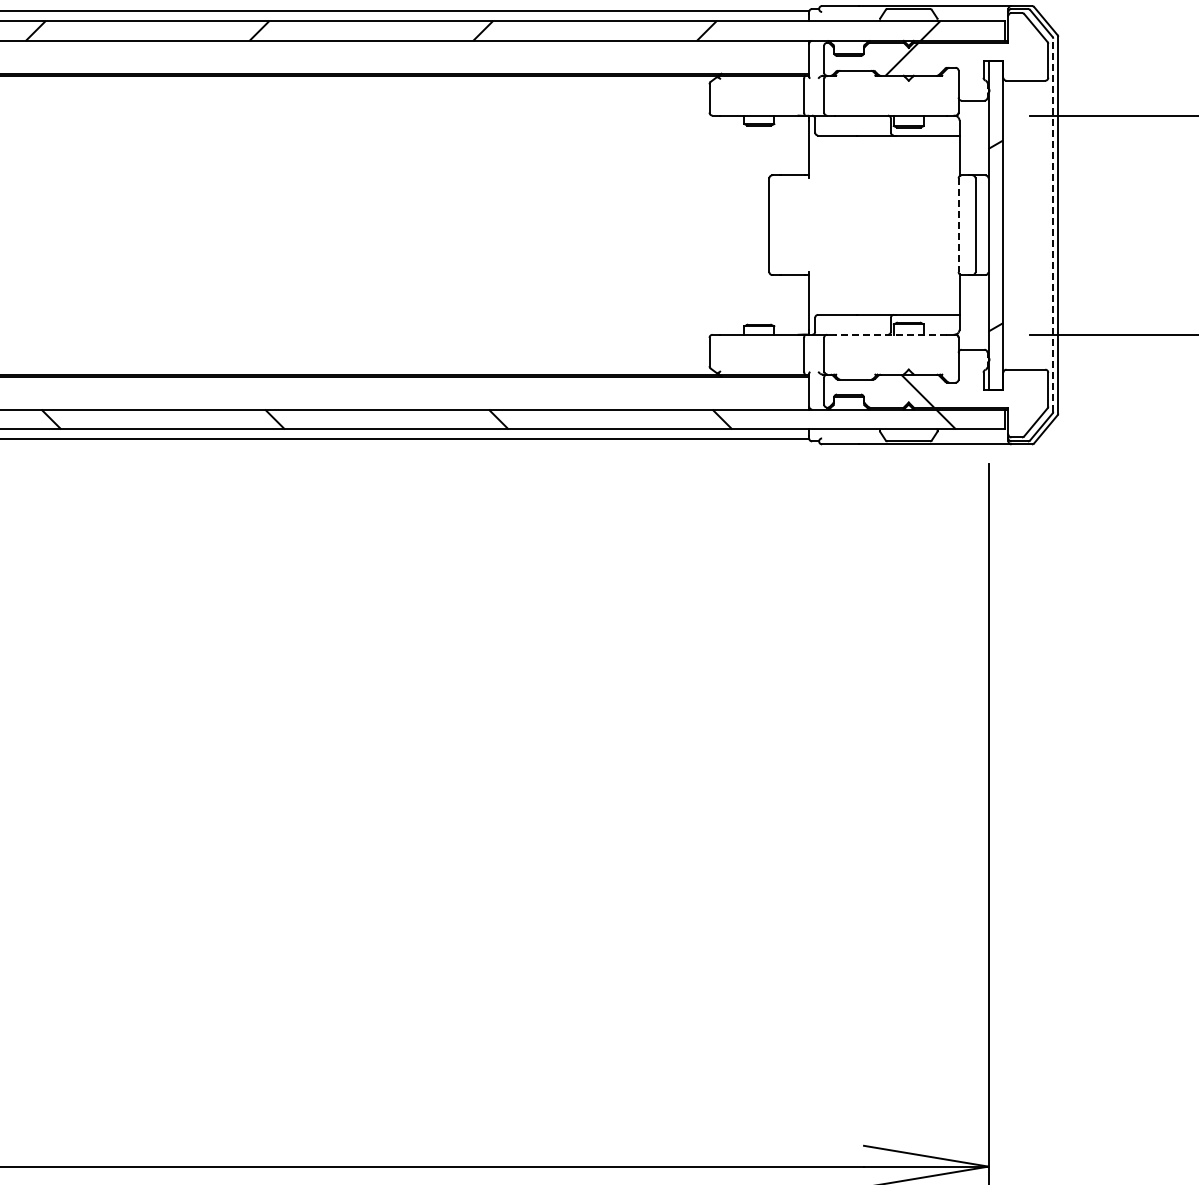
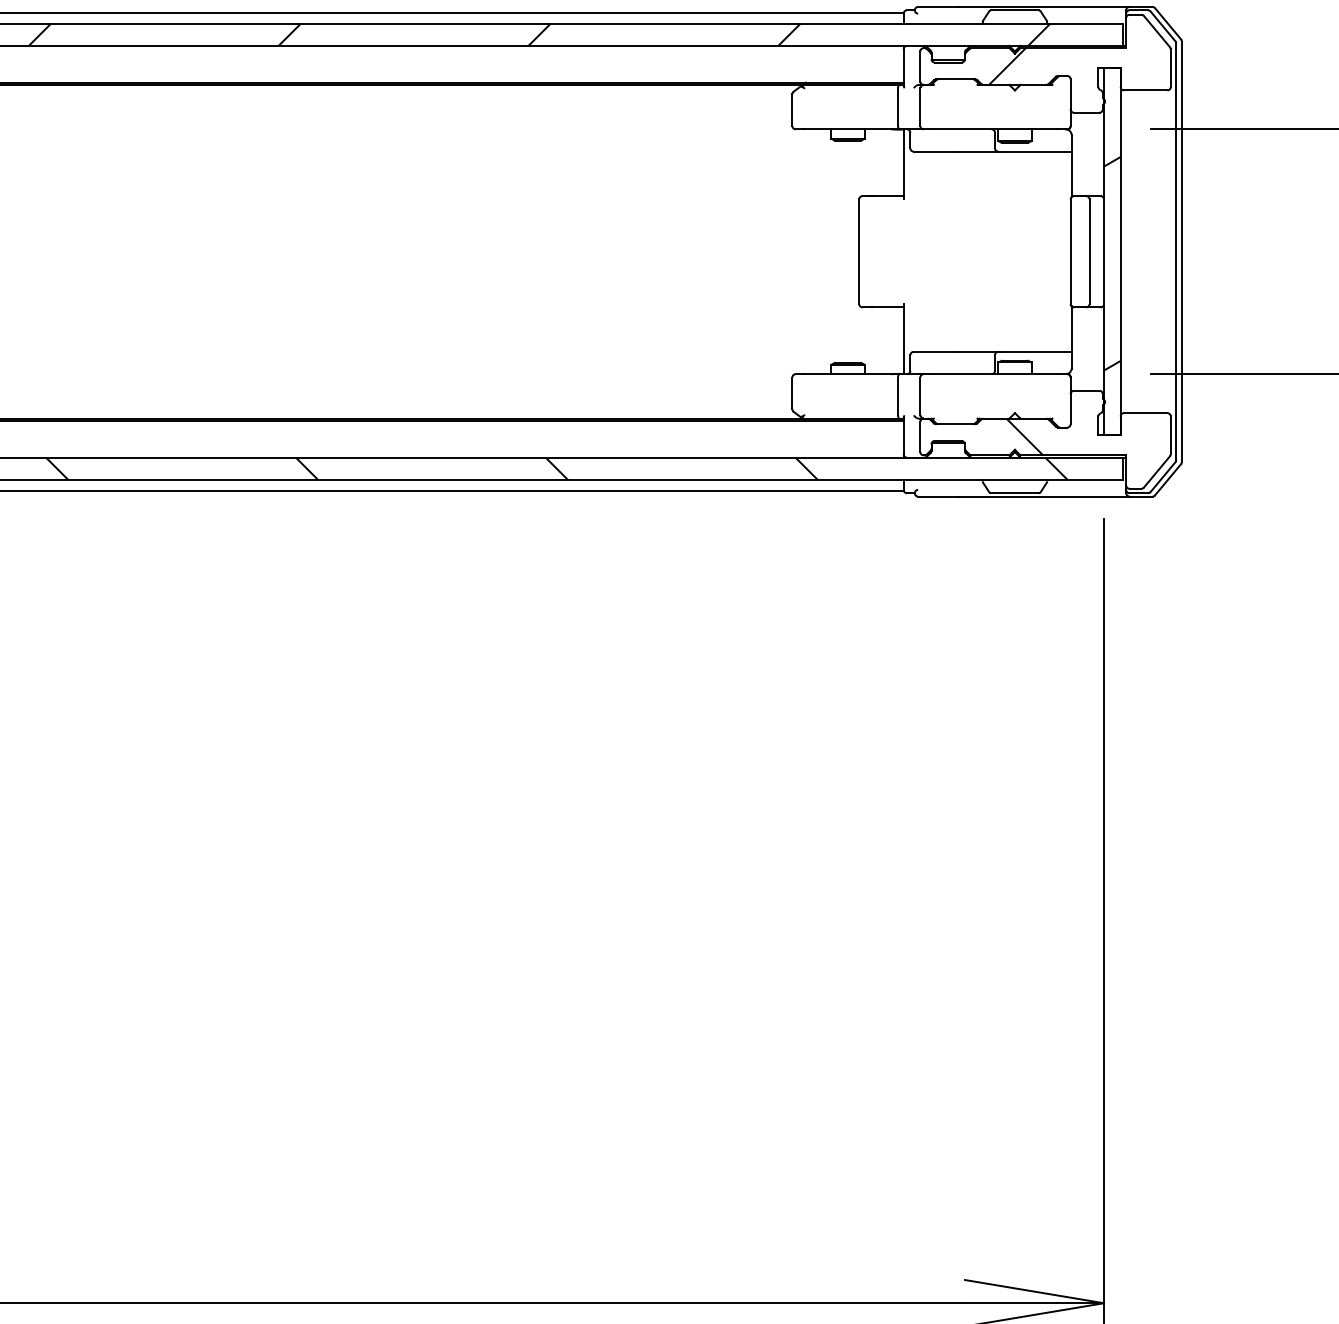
line: (1053, 224) -> (1176, 250), dashed -> solid
line: (958, 225) -> (1070, 252), dashed -> solid
line: (891, 334) -> (995, 373), dashed -> solid

